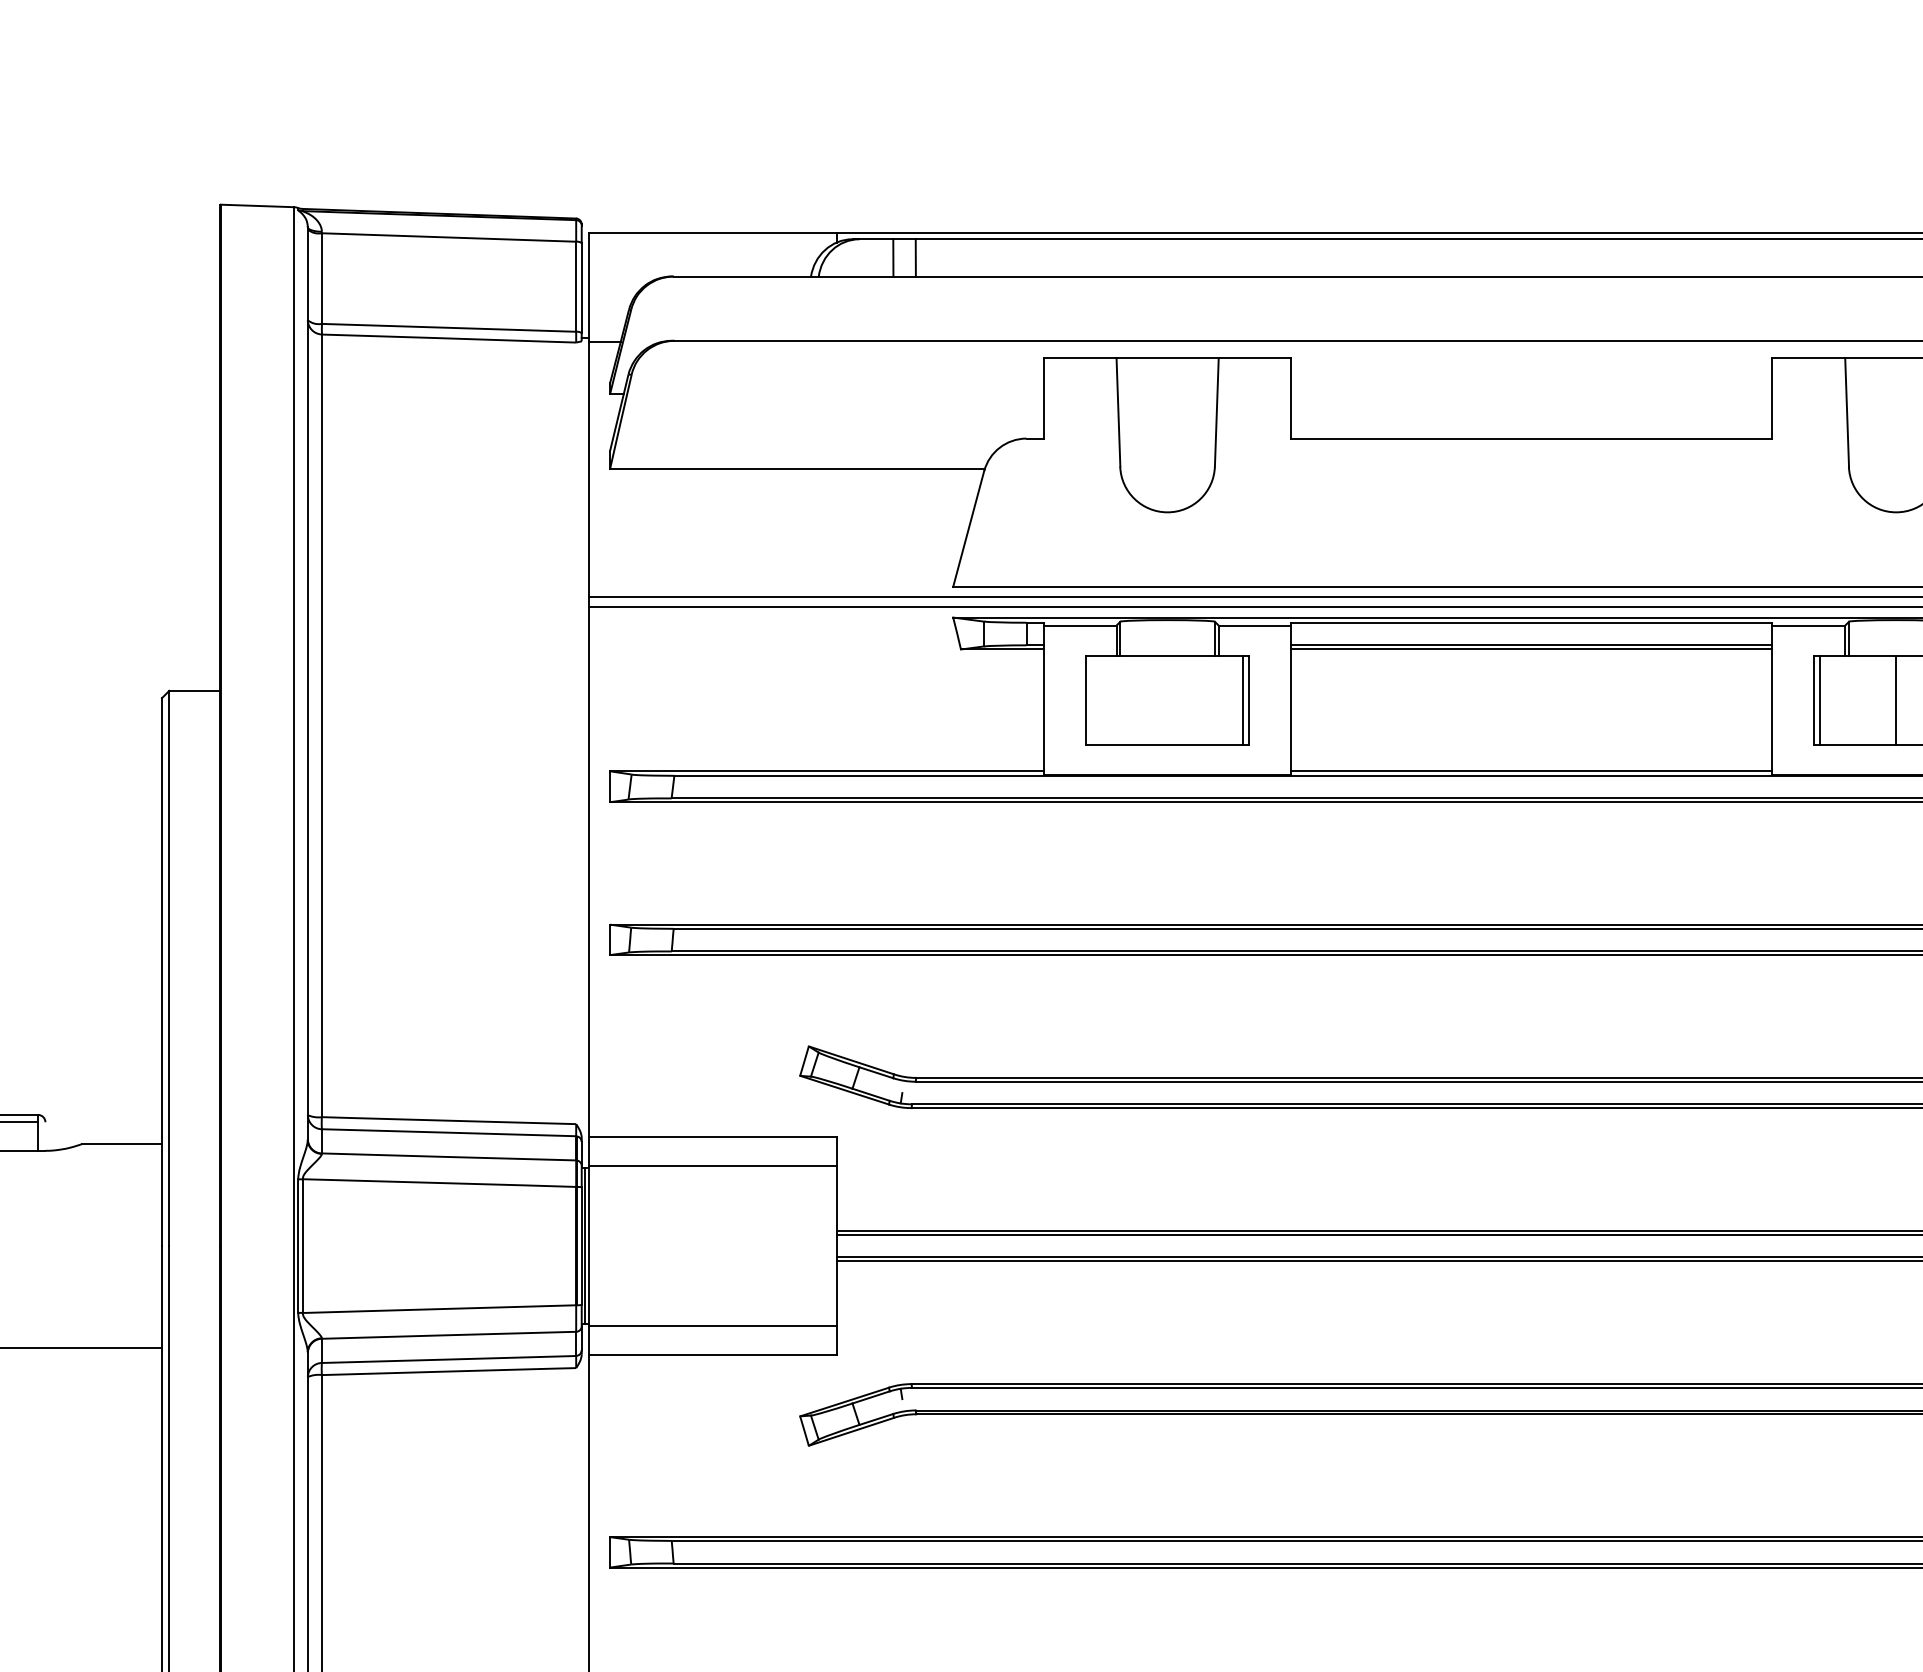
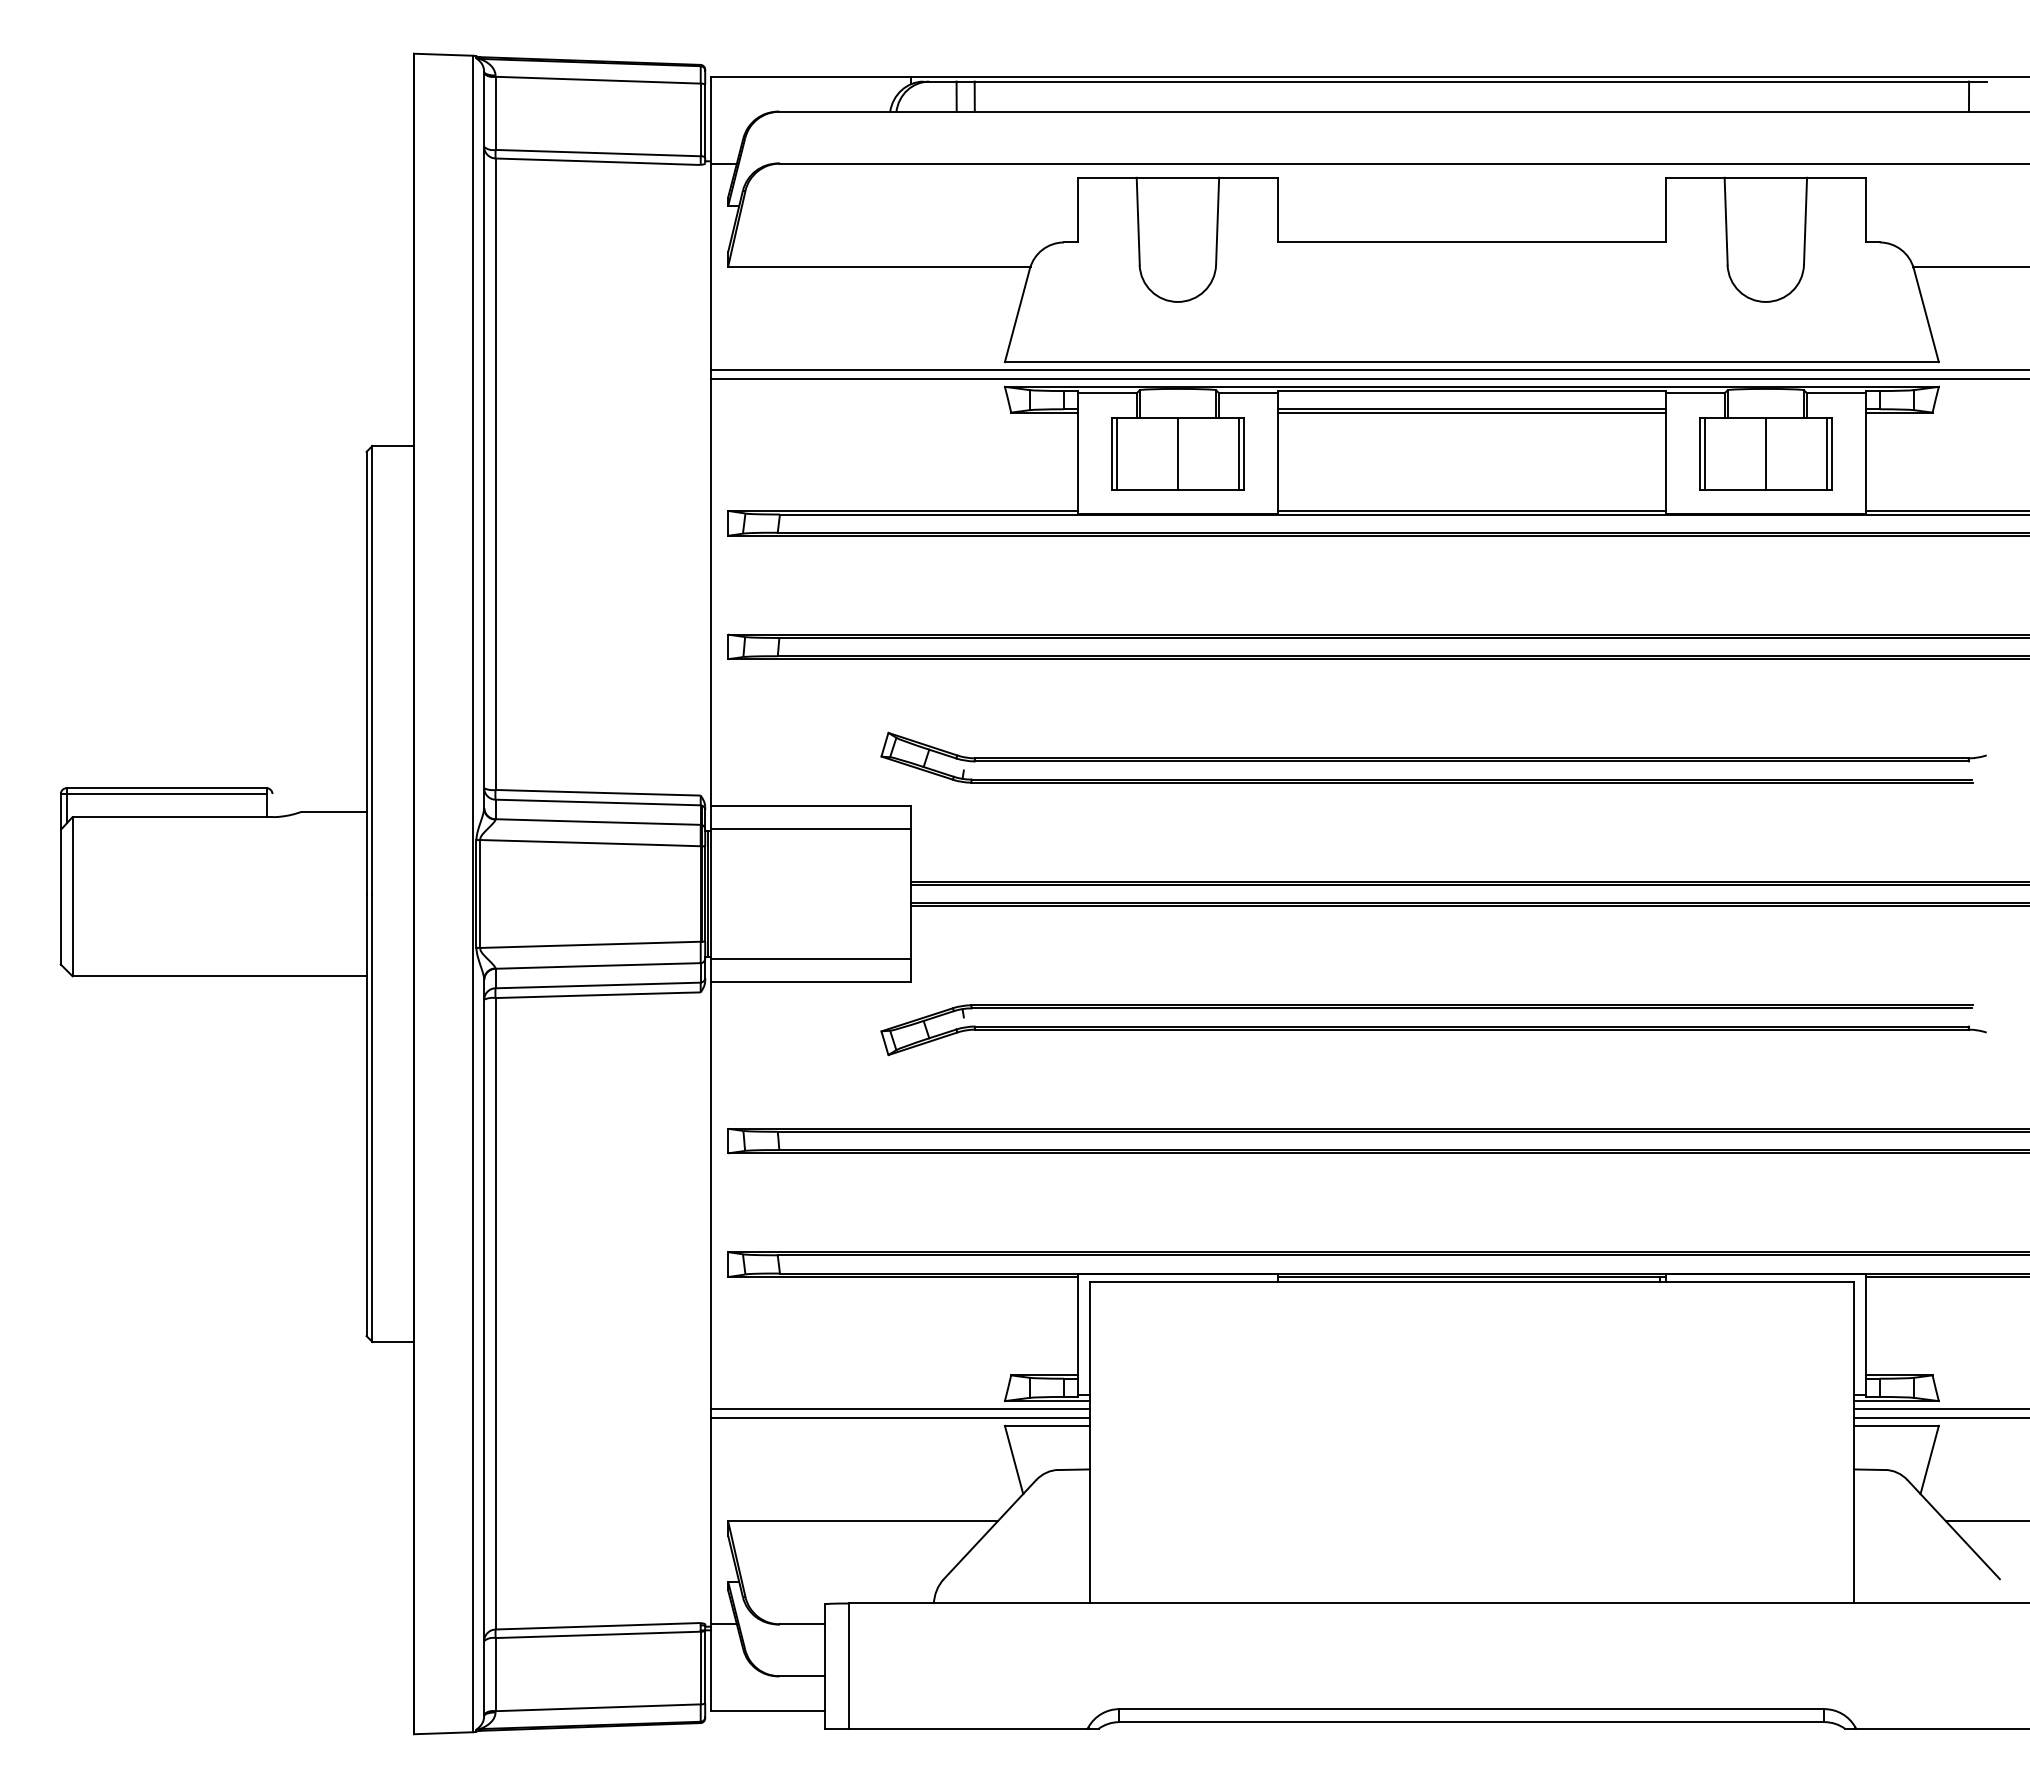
line: (1091, 700) -> (1116, 453), added
line: (1167, 700) -> (1177, 453), added

